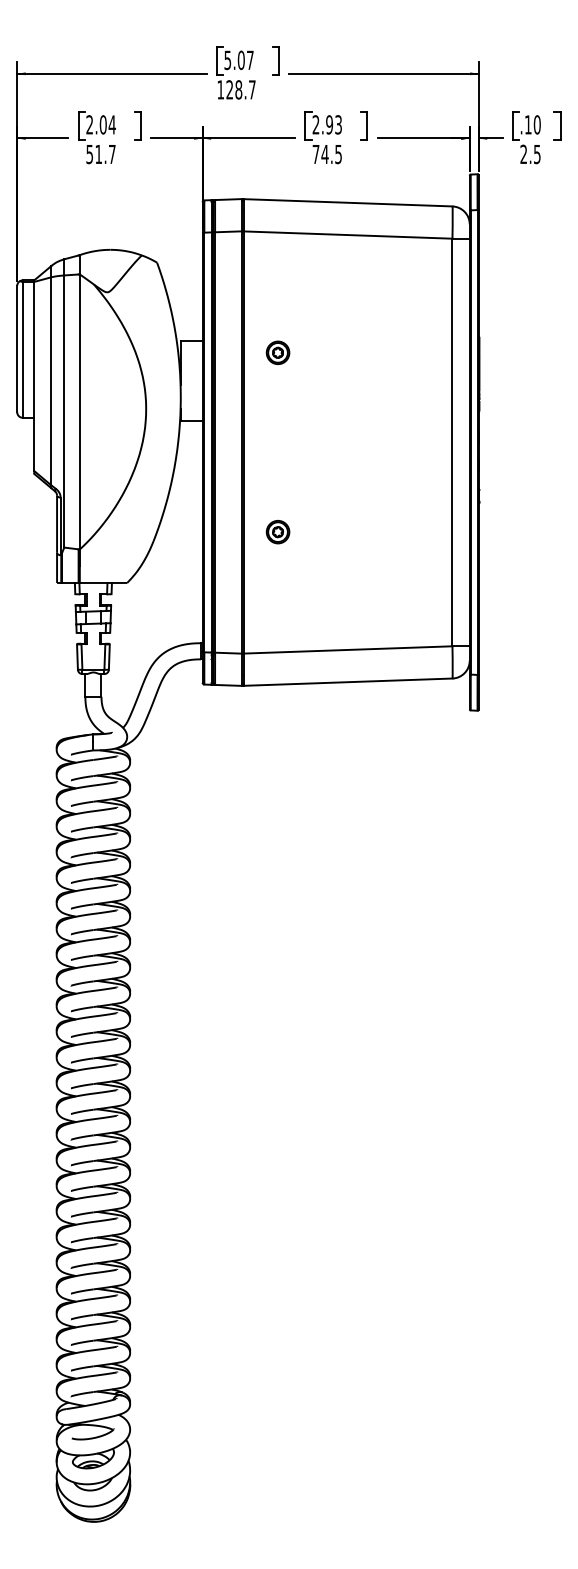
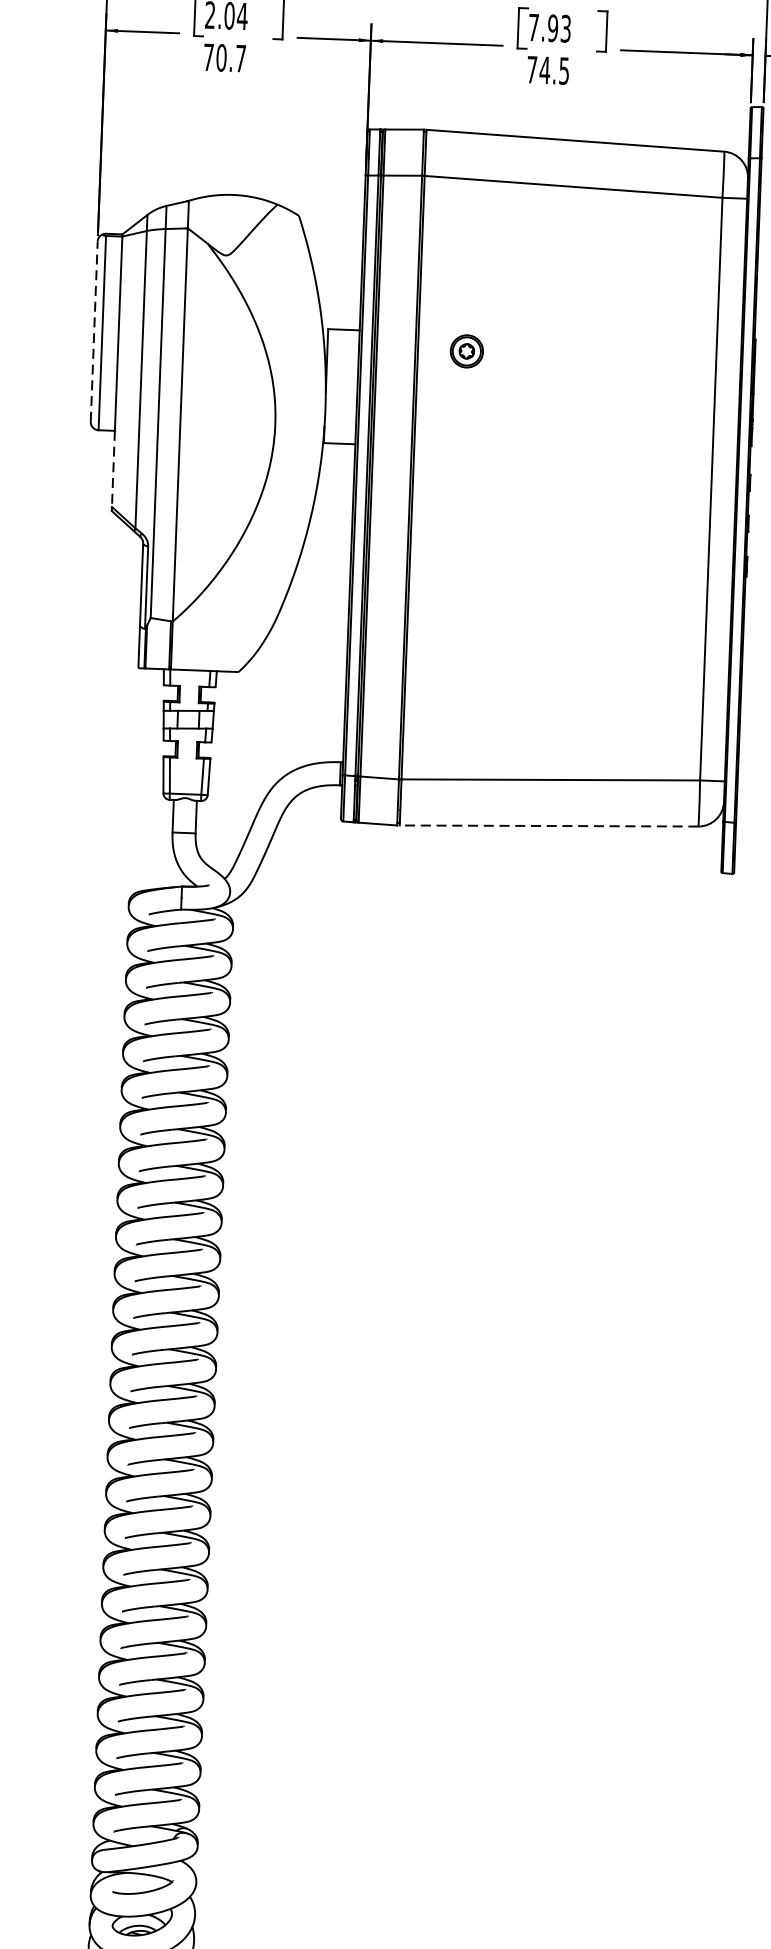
text: (315, 124) -> (532, 27), 2.93 -> 7.93
text: (94, 154) -> (215, 57), 51.7 -> 70.7
line: (17, 348) -> (94, 330), solid -> dashed
line: (34, 444) -> (113, 469), solid -> dashed
part: (277, 532) -> (456, 608), removed
line: (347, 682) -> (548, 826), solid -> dashed

